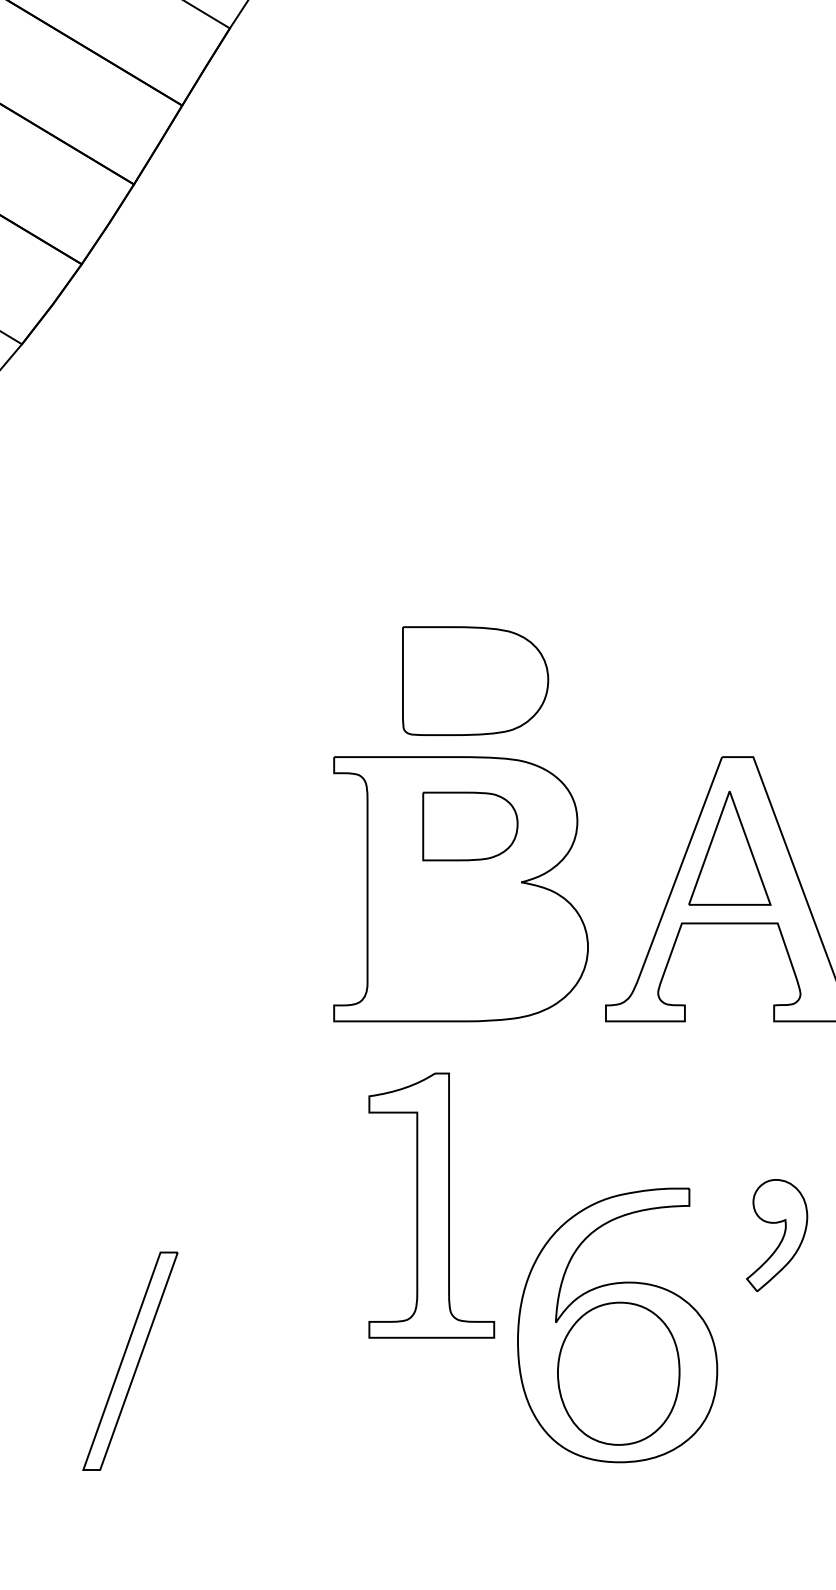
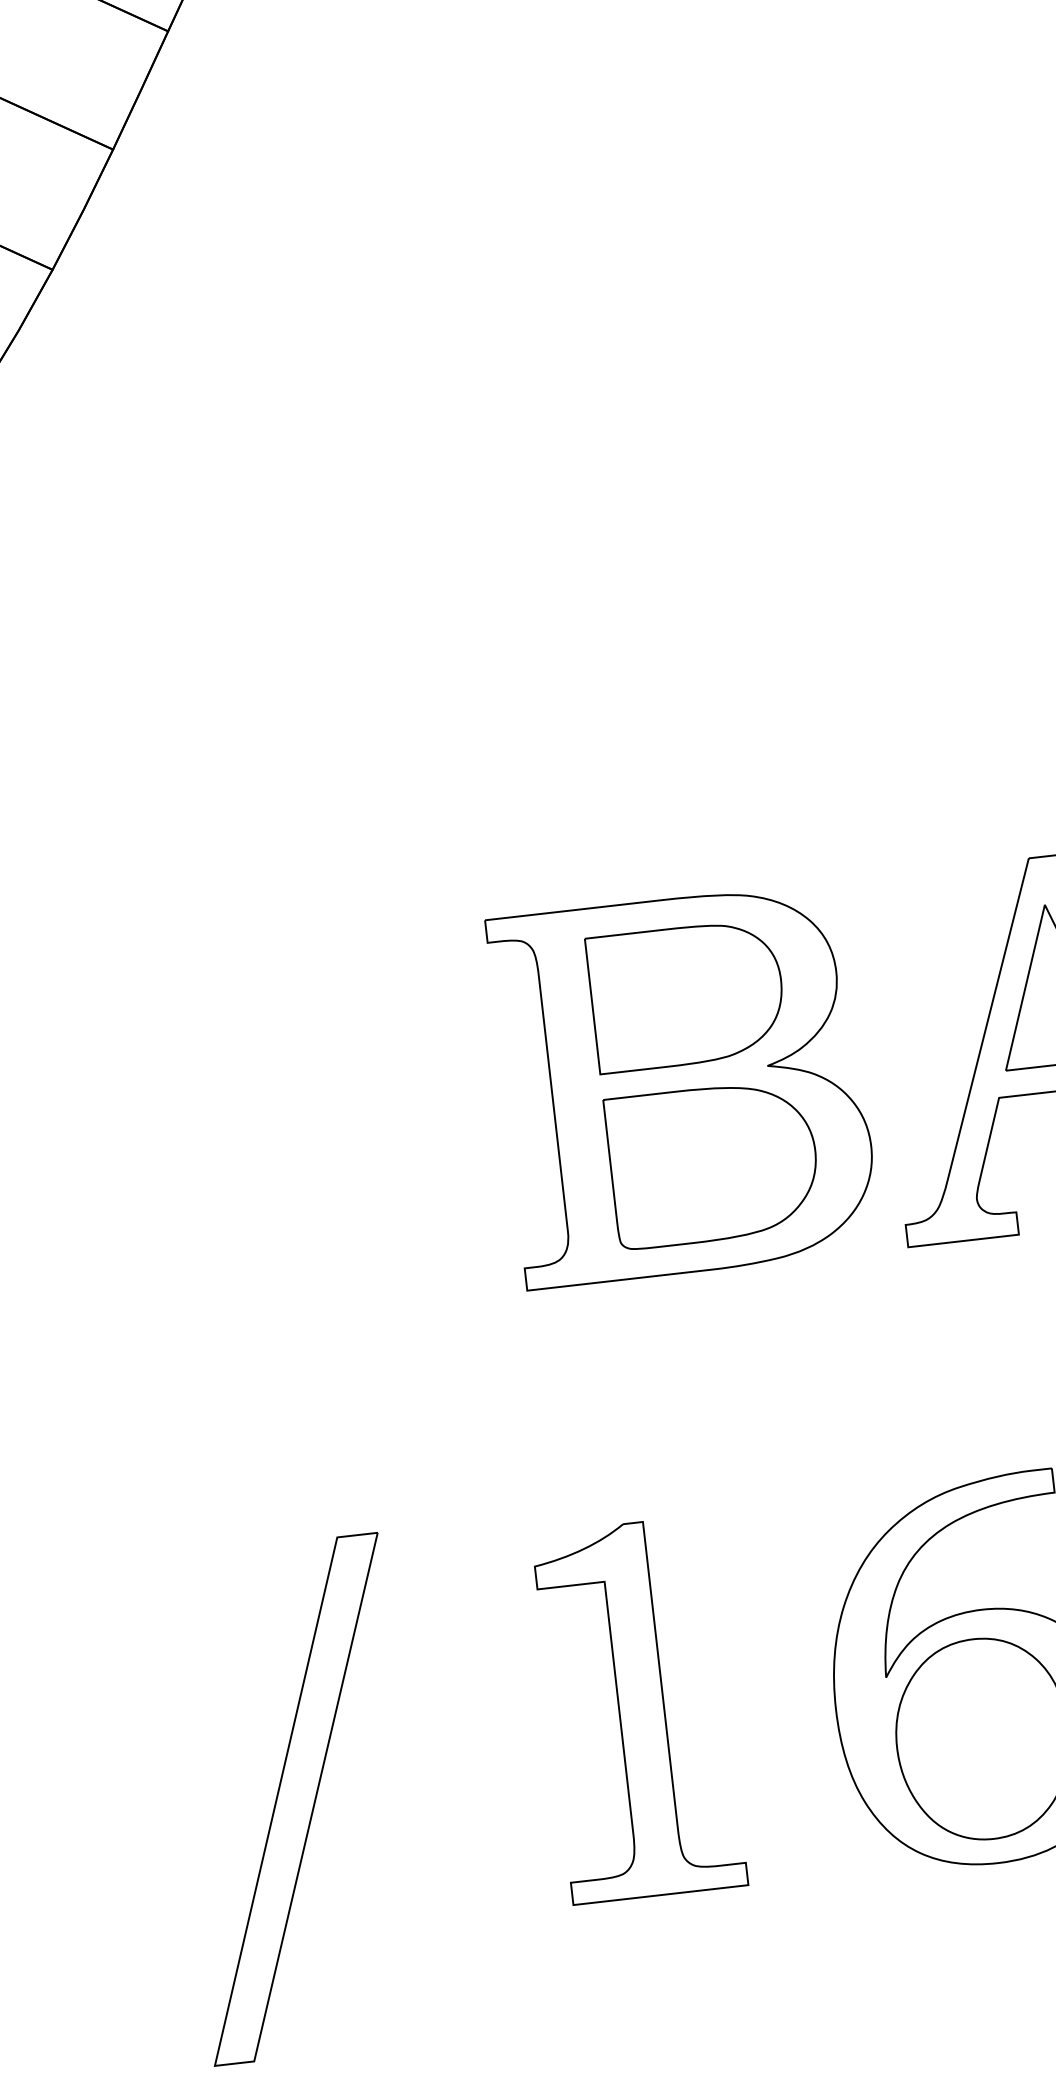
part: (475, 680) -> (713, 1163), moved
part: (470, 826) -> (687, 995), size x1.43
part: (431, 1205) -> (639, 1709), moved
part: (130, 1361) -> (296, 1799), size x1.67

